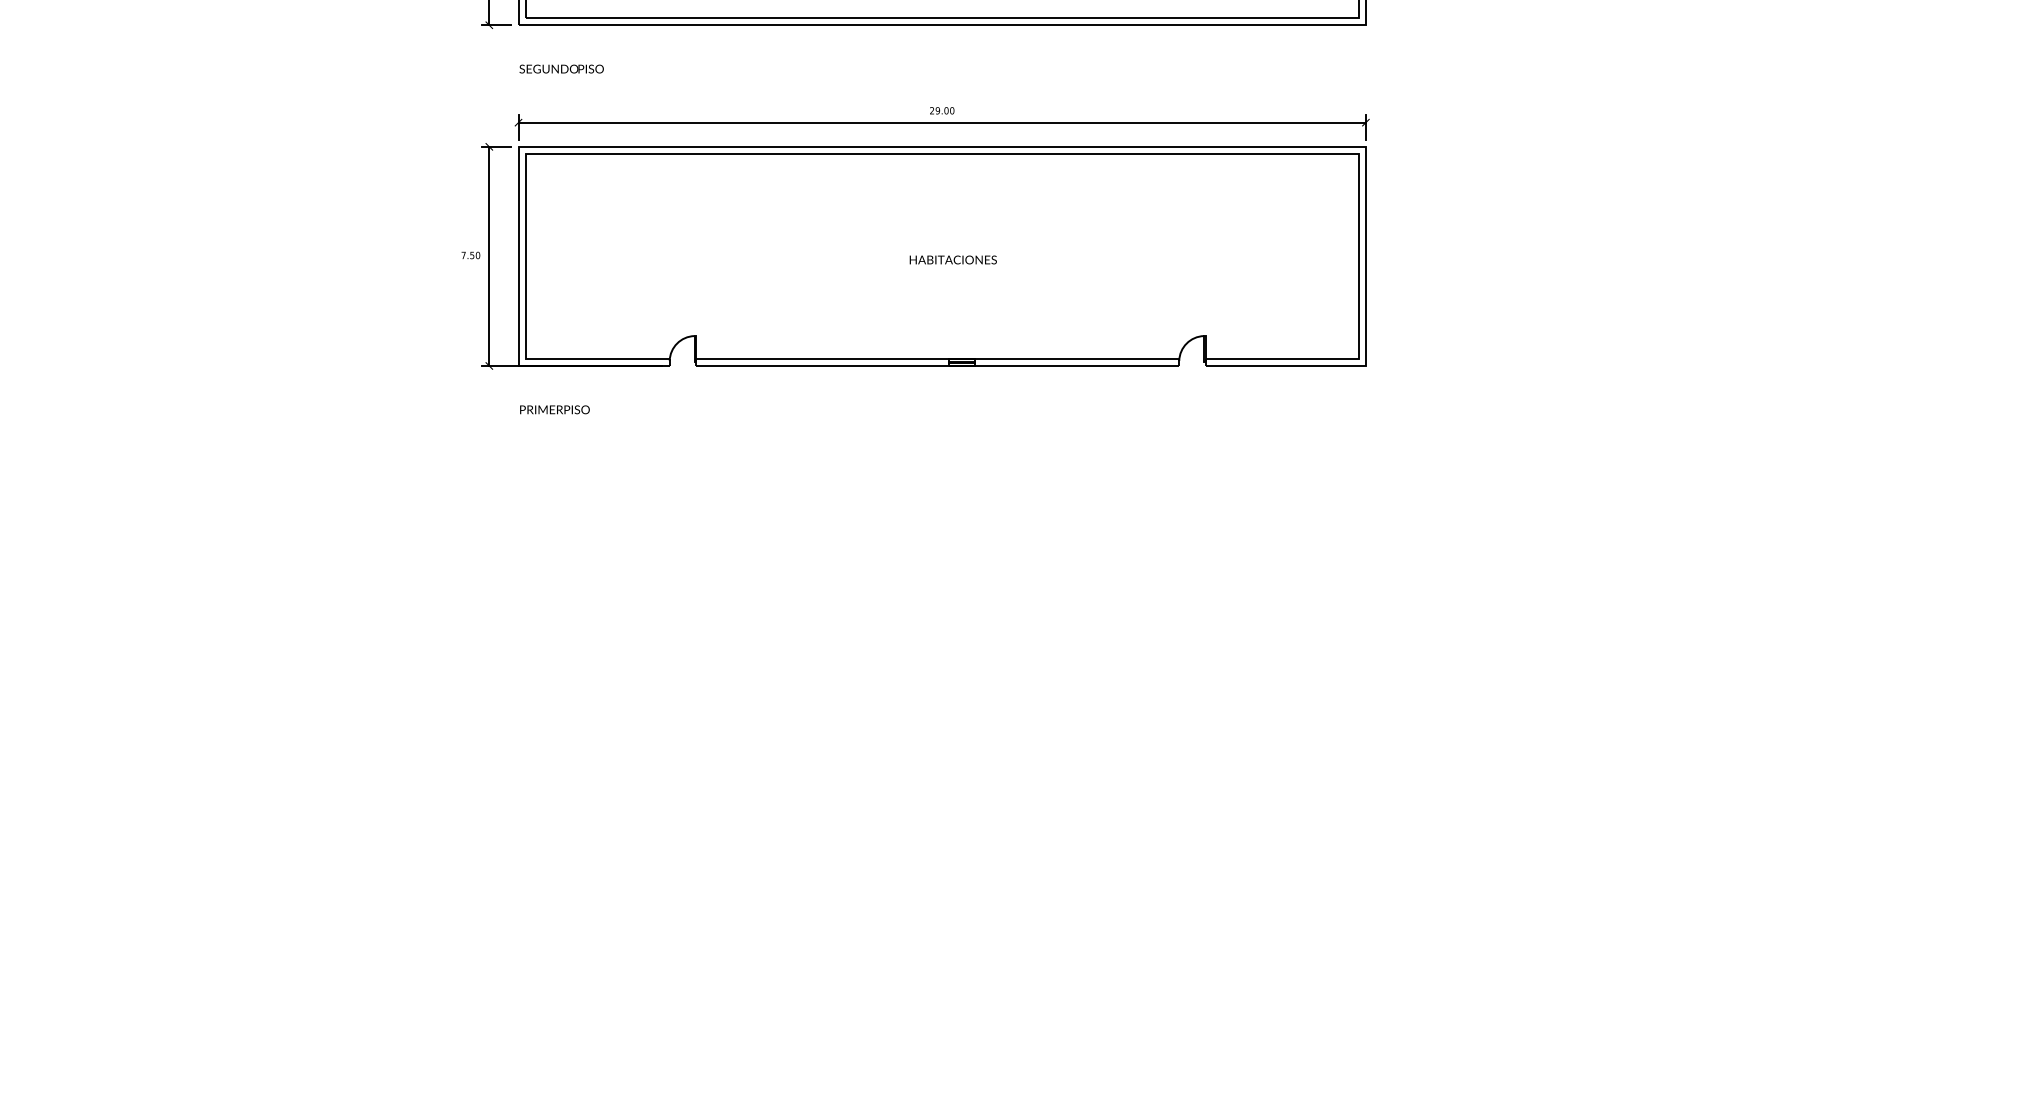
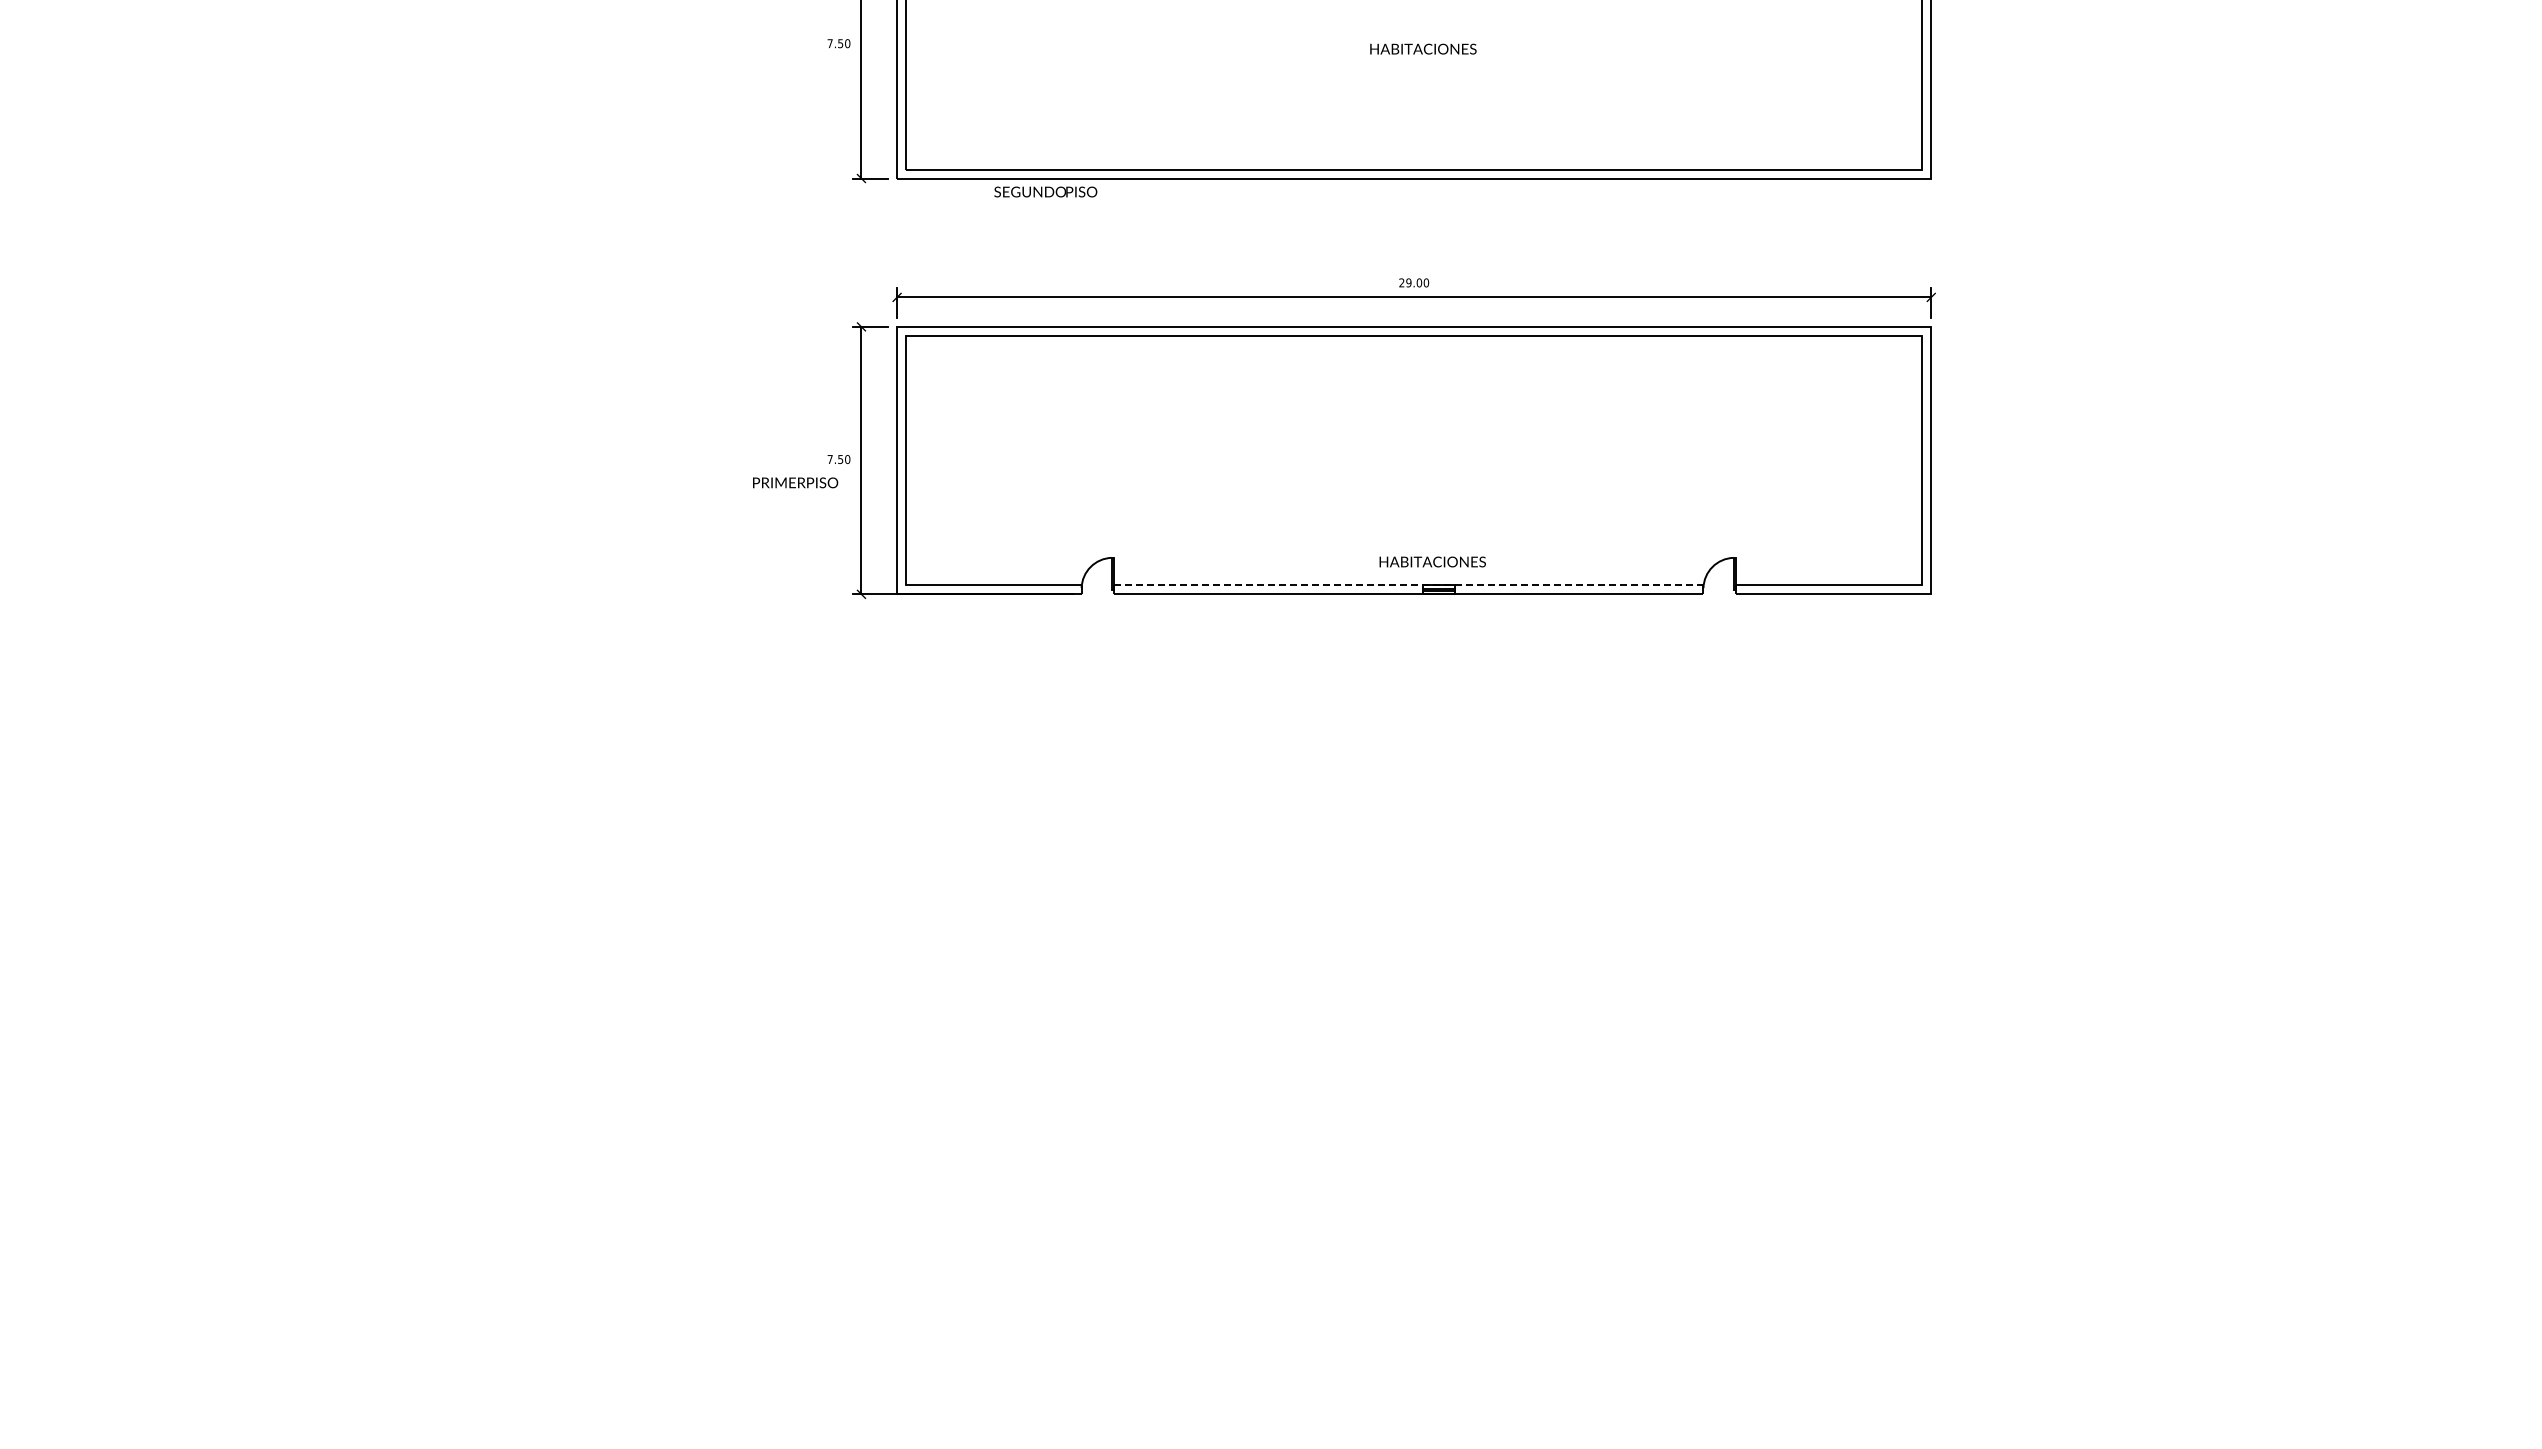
text: (561, 68) -> (1045, 191), moved
text: (953, 259) -> (1432, 561), moved
line: (937, 358) -> (1408, 585), solid -> dashed
text: (554, 409) -> (795, 482), moved

